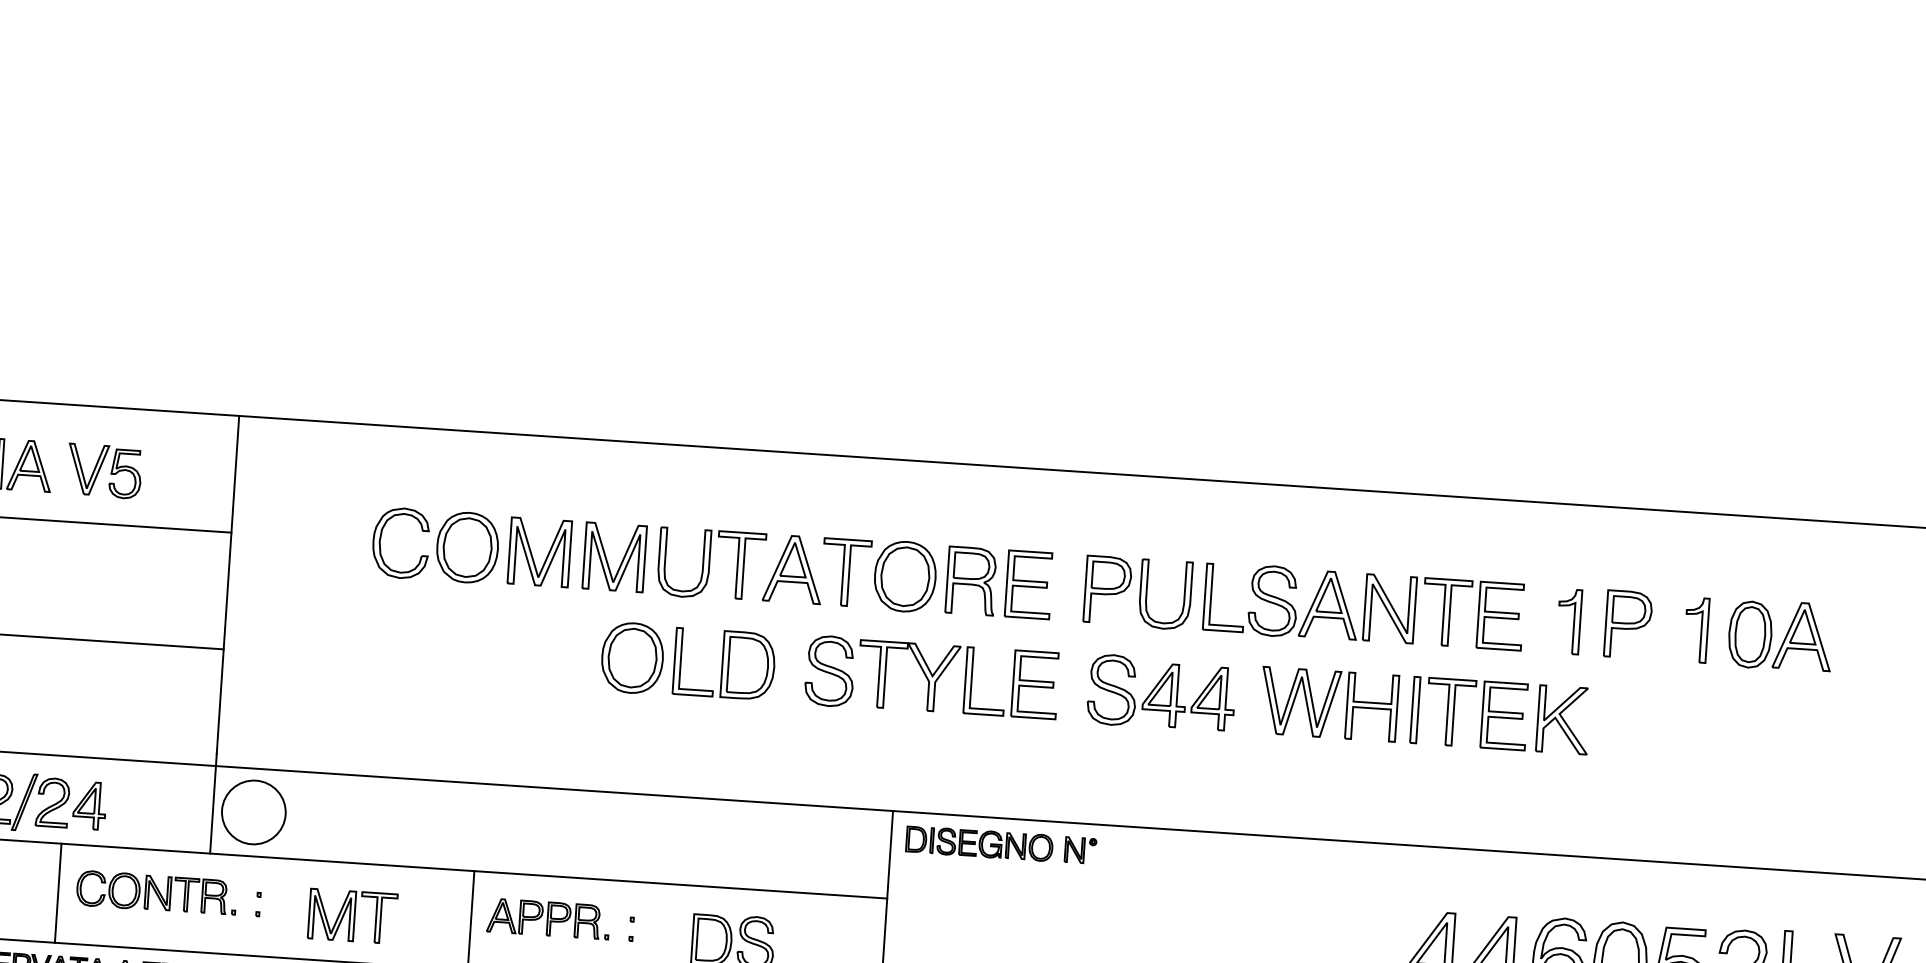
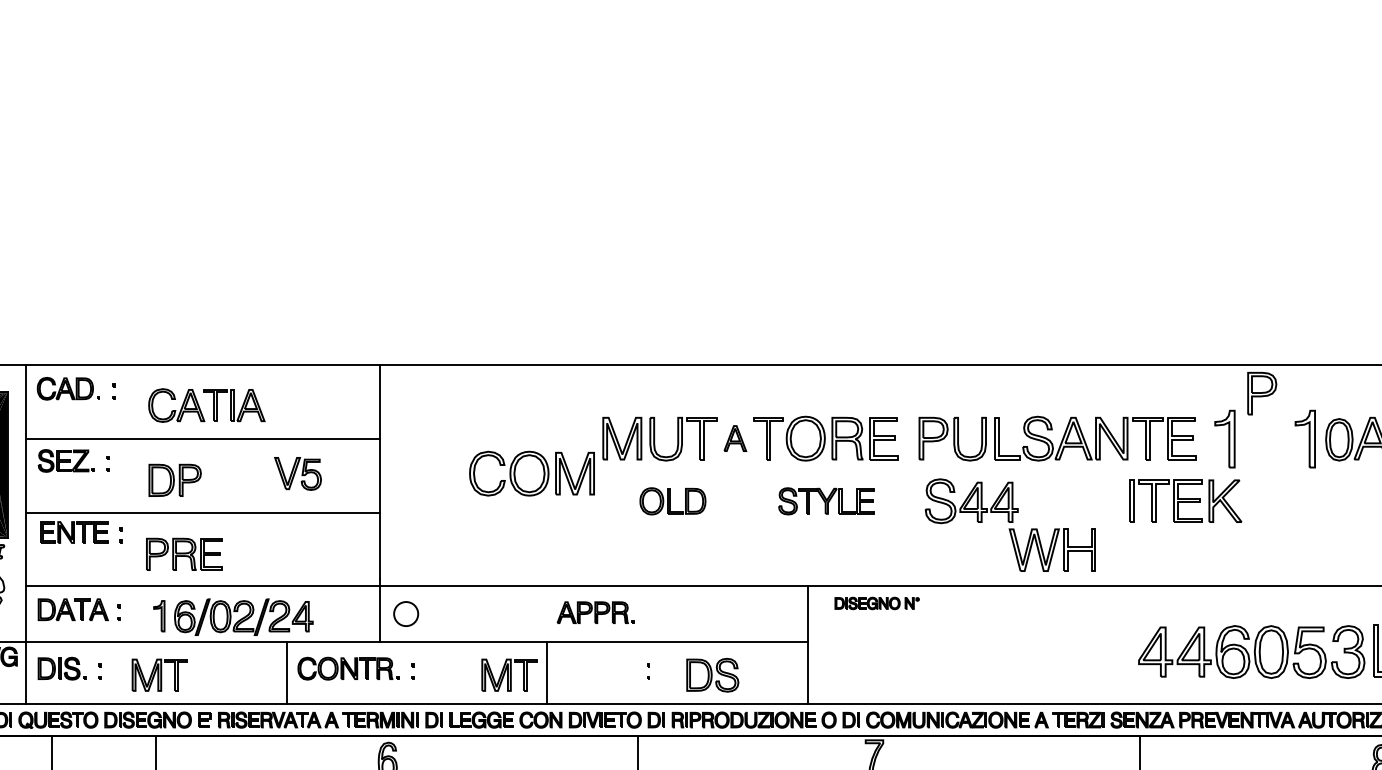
part: (103, 470) -> (297, 473), moved
part: (470, 547) -> (531, 473), moved
part: (793, 569) -> (735, 438), size x0.6
part: (1568, 622) -> (1224, 439), size x1.4
part: (1628, 624) -> (1262, 393), moved
part: (1696, 630) -> (1305, 439), size x1.4
part: (687, 662) -> (672, 501), size x0.6
part: (931, 678) -> (826, 501), size x0.6
part: (1327, 703) -> (1051, 549), moved
circle: (254, 811) -> (406, 613), size x0.6
part: (999, 845) -> (876, 603), size x0.7
part: (352, 915) -> (509, 674), moved
part: (548, 918) -> (595, 612), moved

